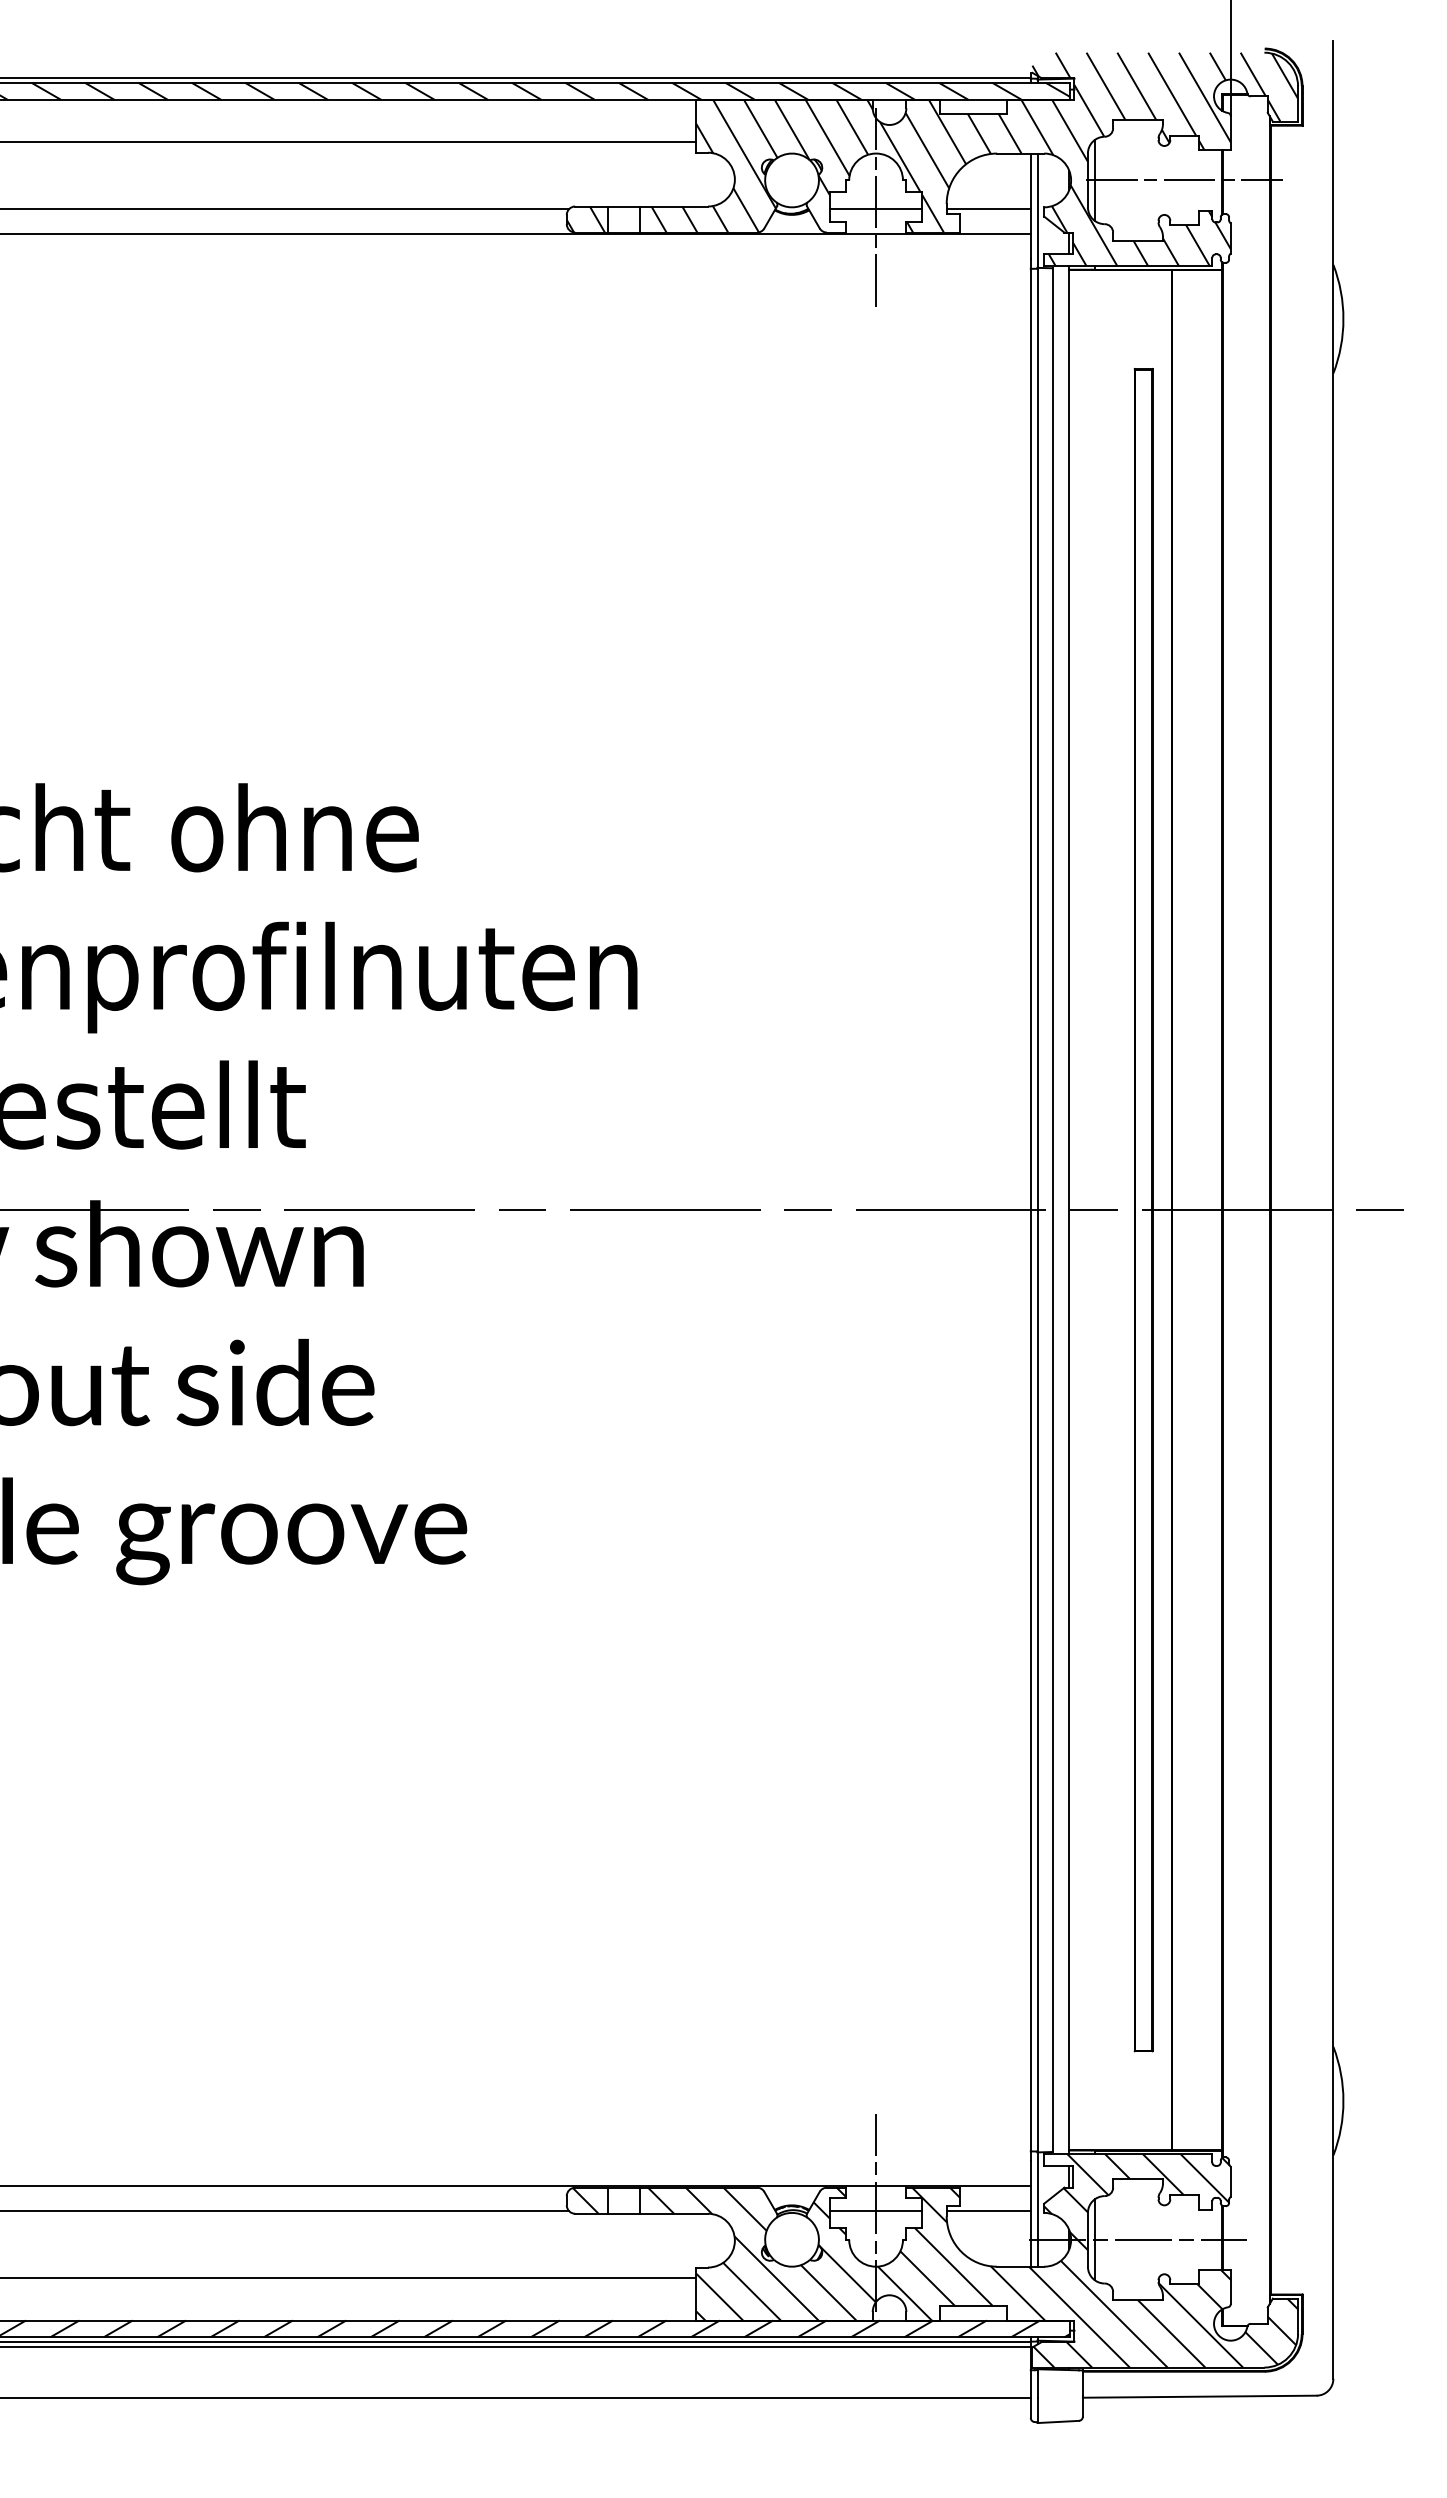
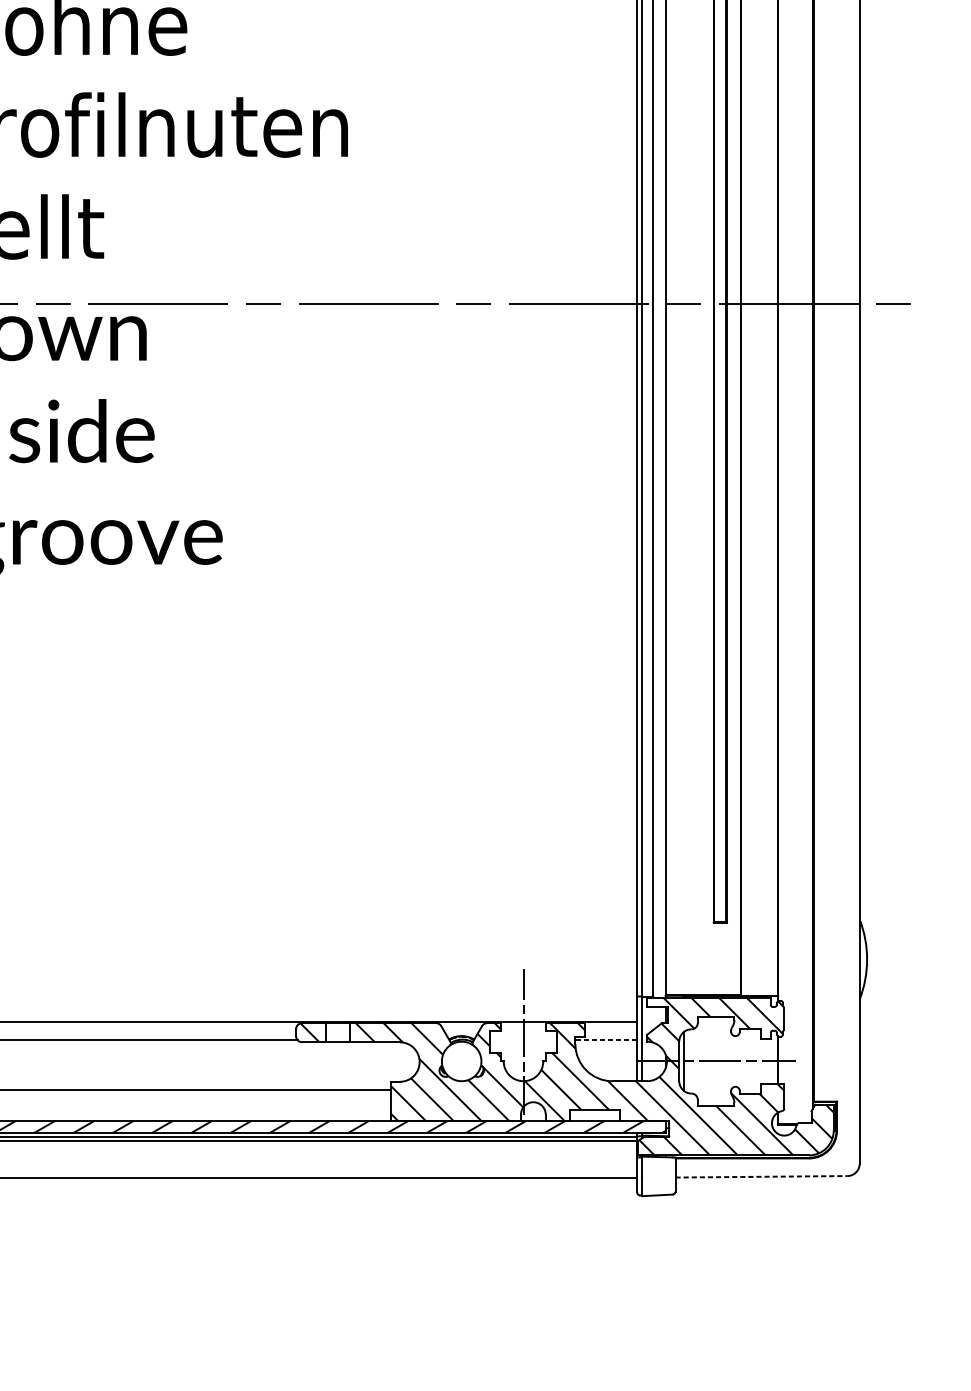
line: (875, 2211) -> (523, 1040), removed
line: (988, 2211) -> (606, 1040), solid -> dashed
line: (1199, 2396) -> (761, 1176), solid -> dashed

